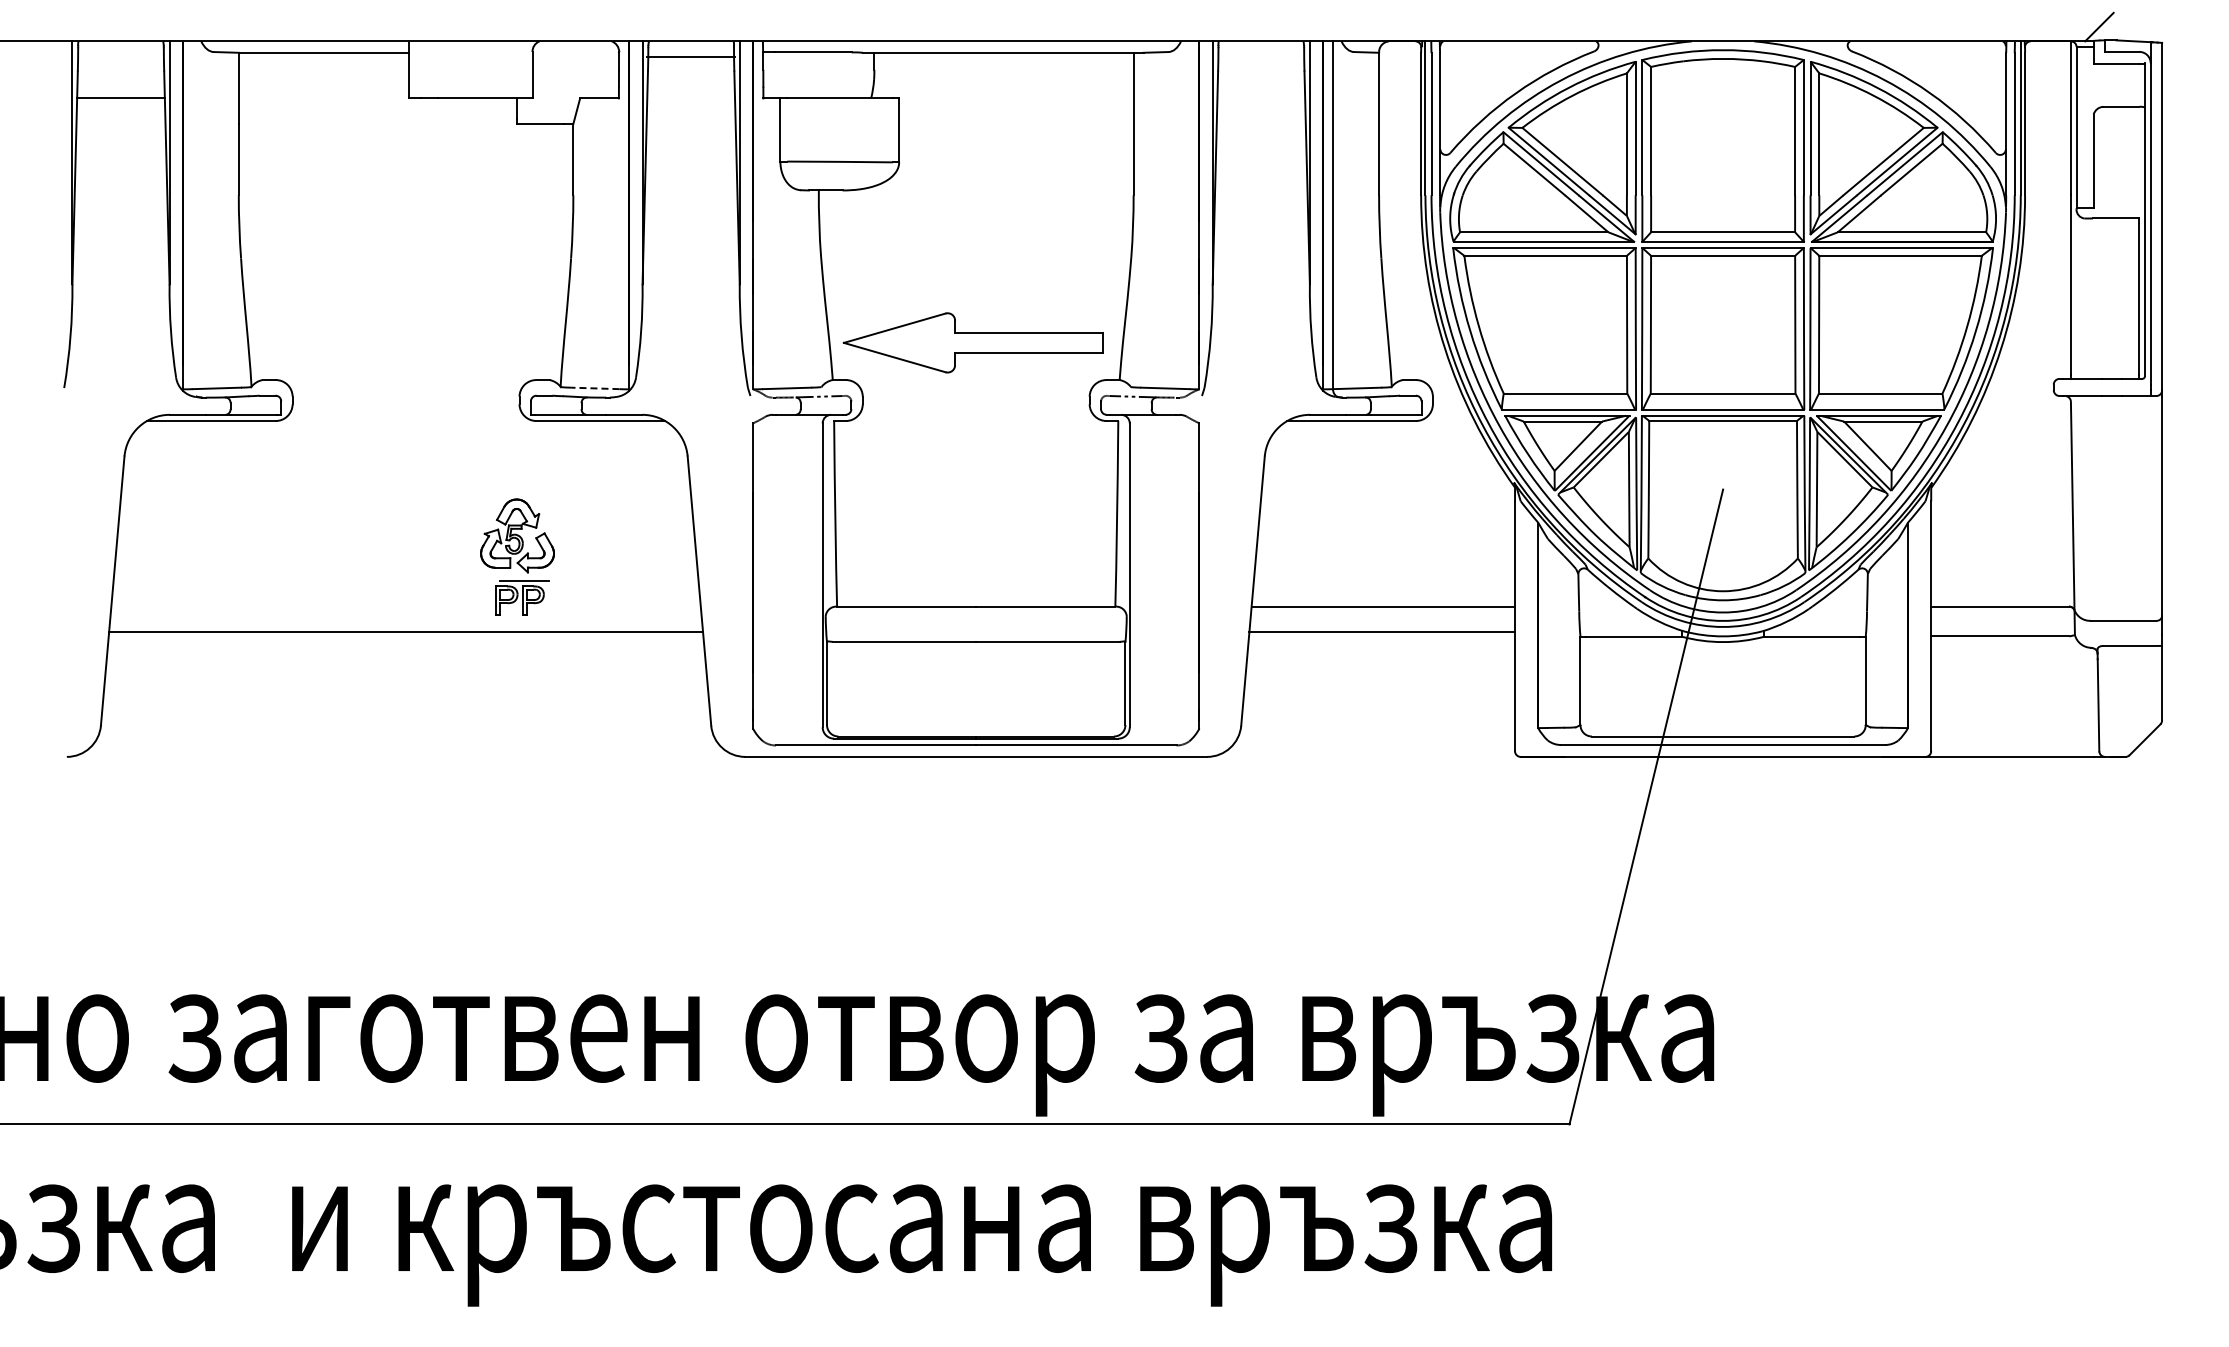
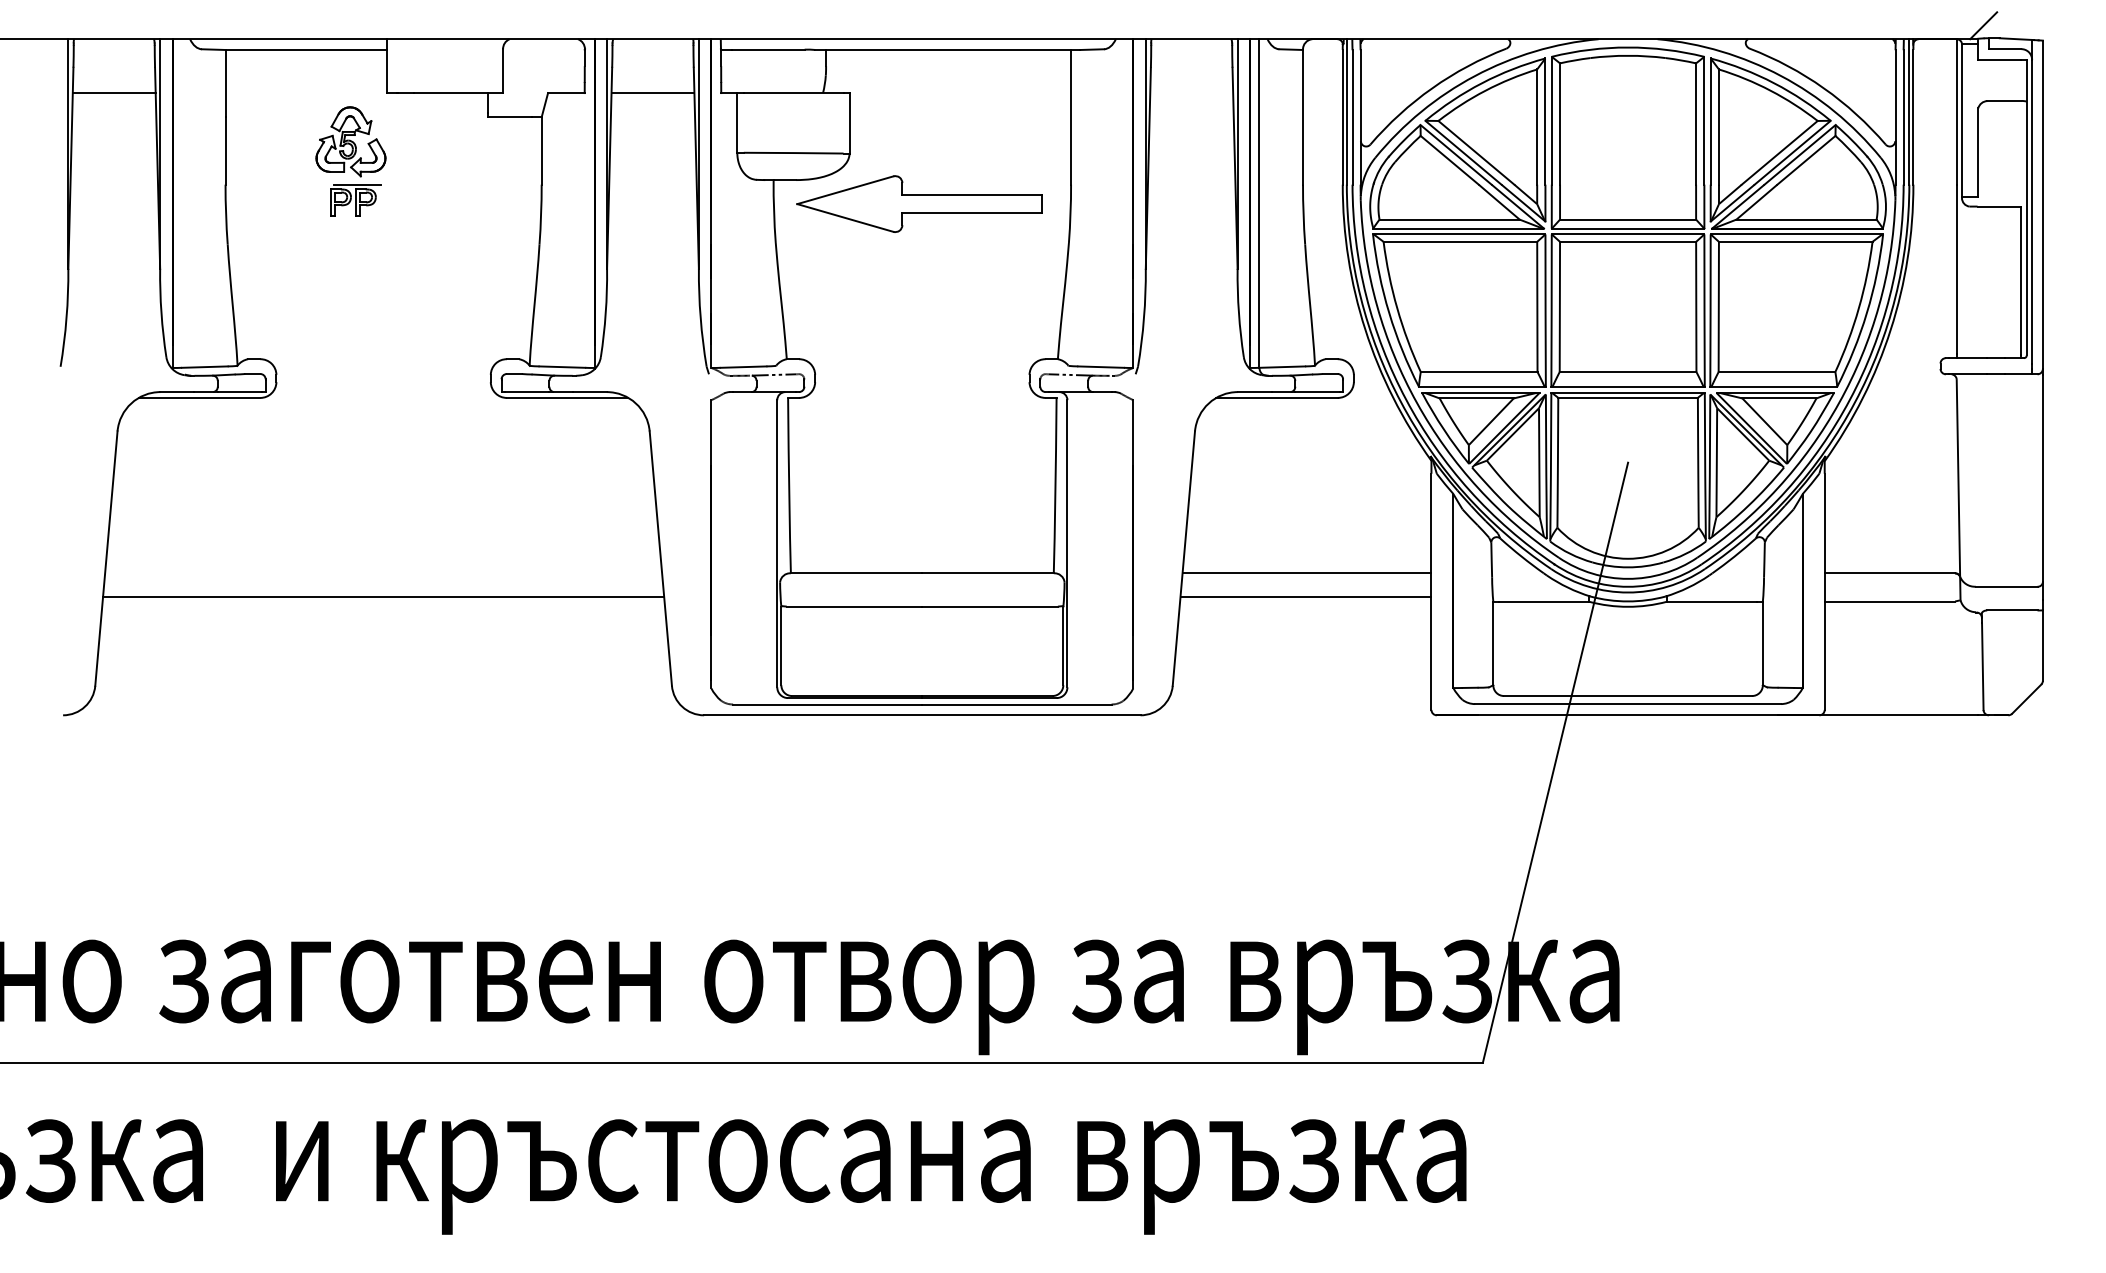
line: (691, 57) -> (653, 93), moved
part: (972, 342) -> (918, 203), moved
line: (594, 388) -> (561, 367), dashed -> solid
part: (517, 556) -> (350, 161), moved

